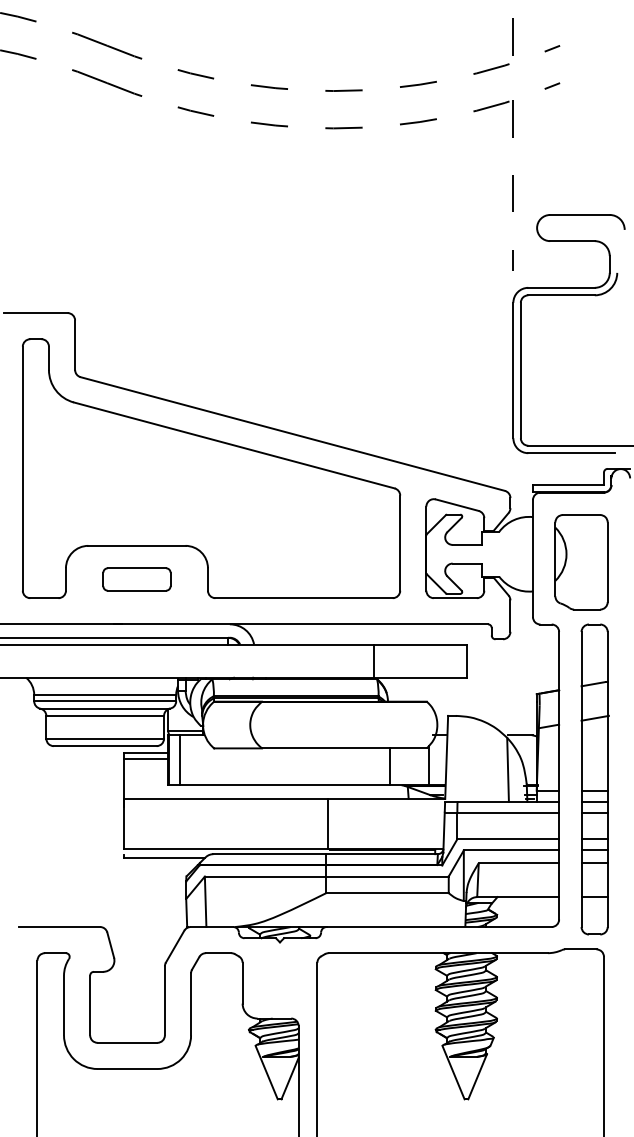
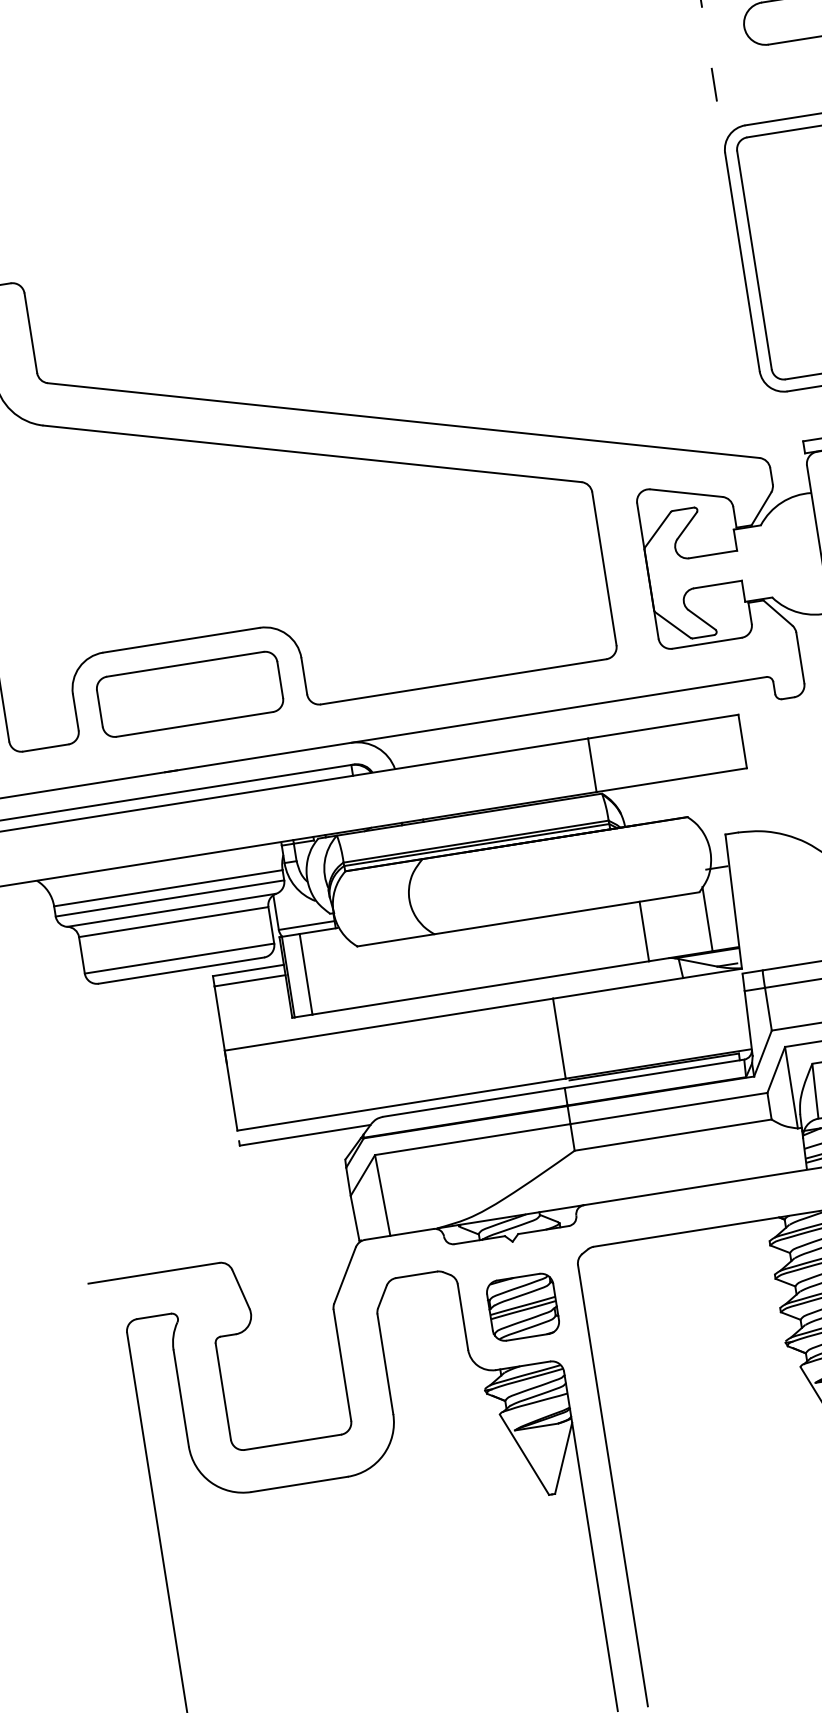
part: (136, 579) -> (189, 694), size x1.67
part: (279, 982) -> (522, 1306), added

